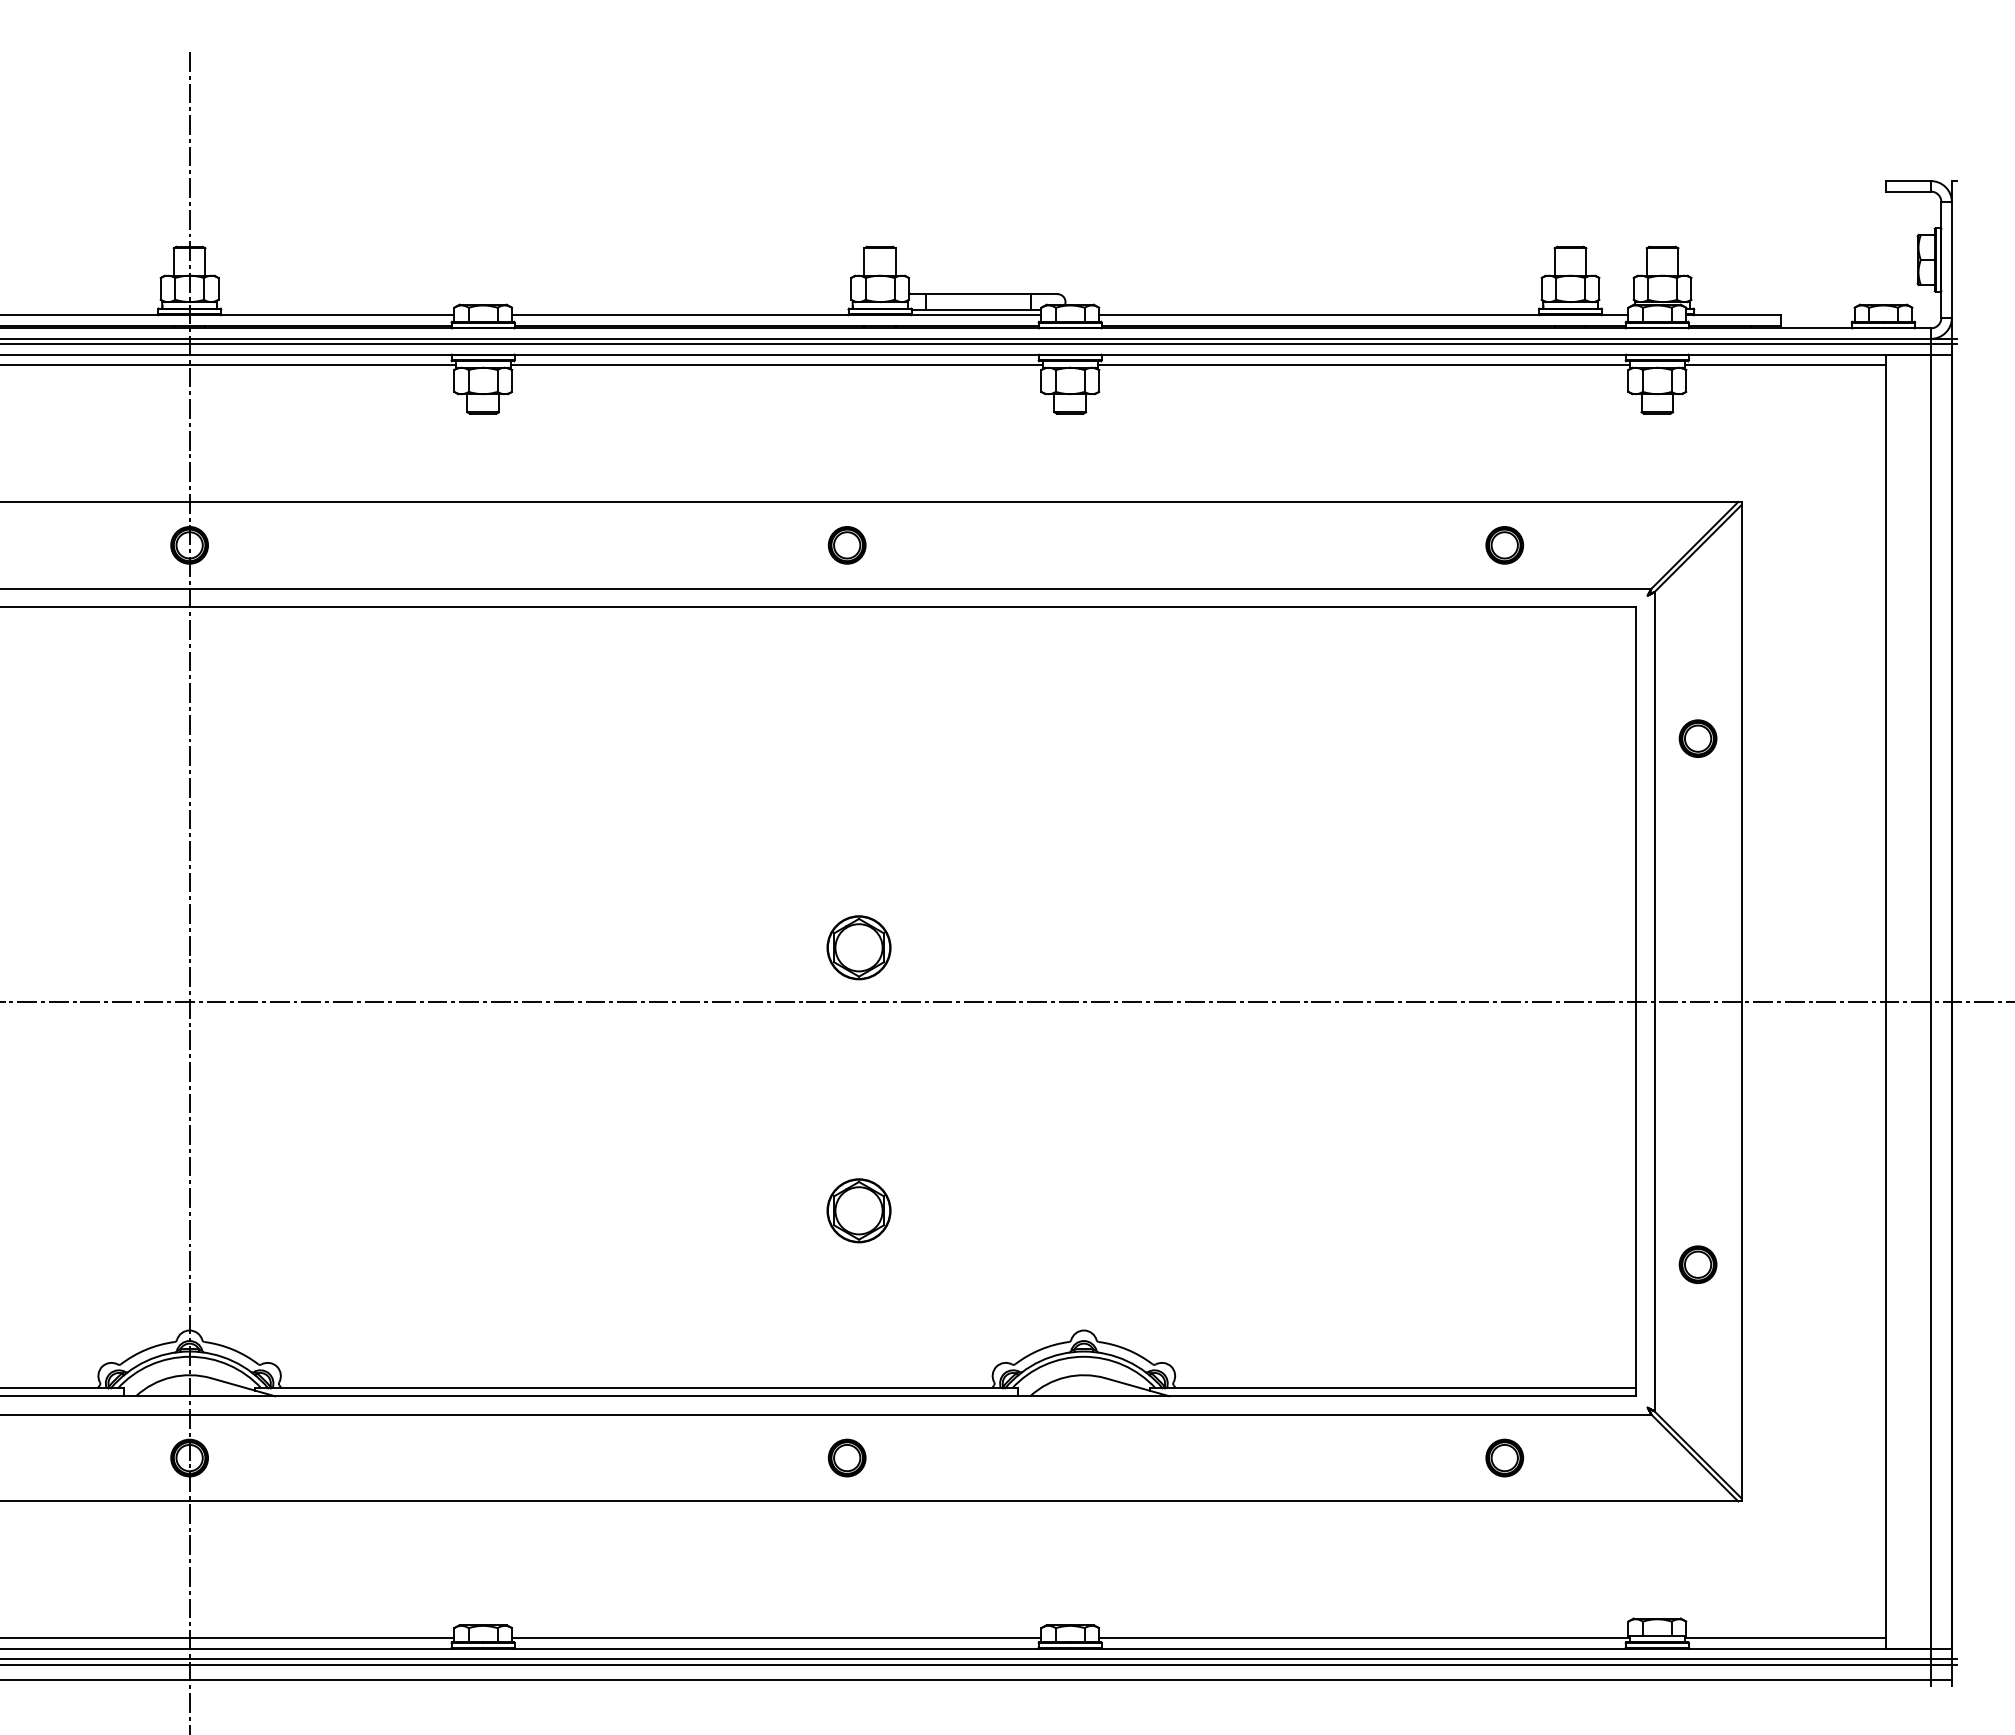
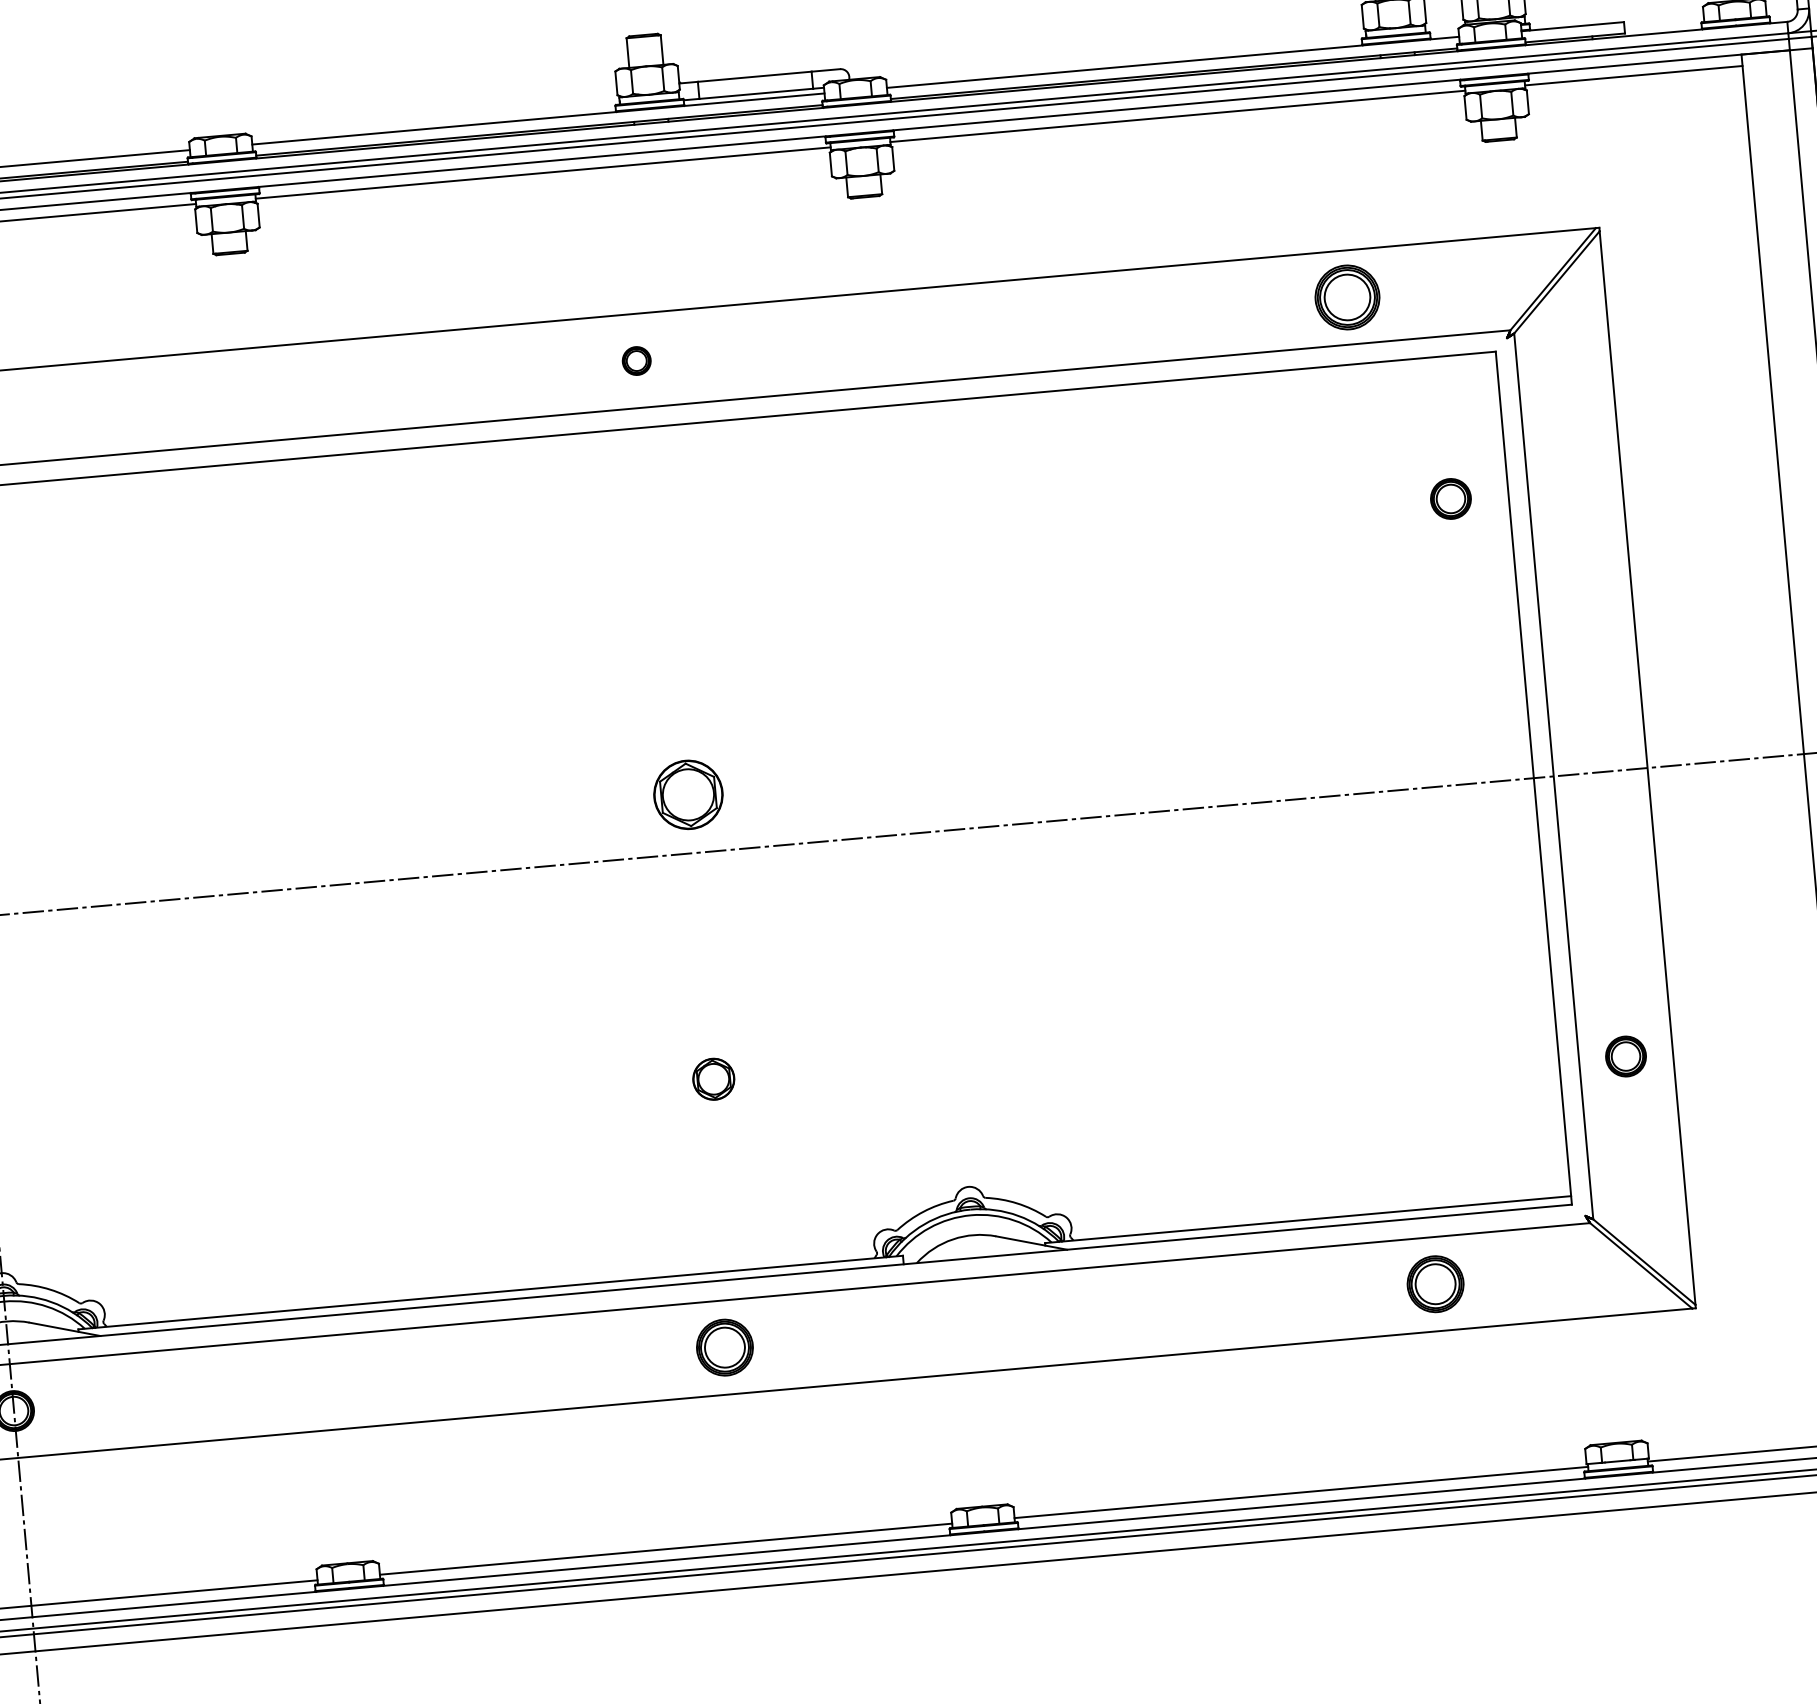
part: (846, 545) -> (636, 361), size x0.7
part: (1504, 545) -> (1347, 297), size x1.6
part: (1697, 738) -> (1450, 498), moved
part: (858, 1210) -> (713, 1078), size x0.6
part: (846, 1457) -> (724, 1347), size x1.4
part: (1504, 1457) -> (1435, 1283), size x1.4

